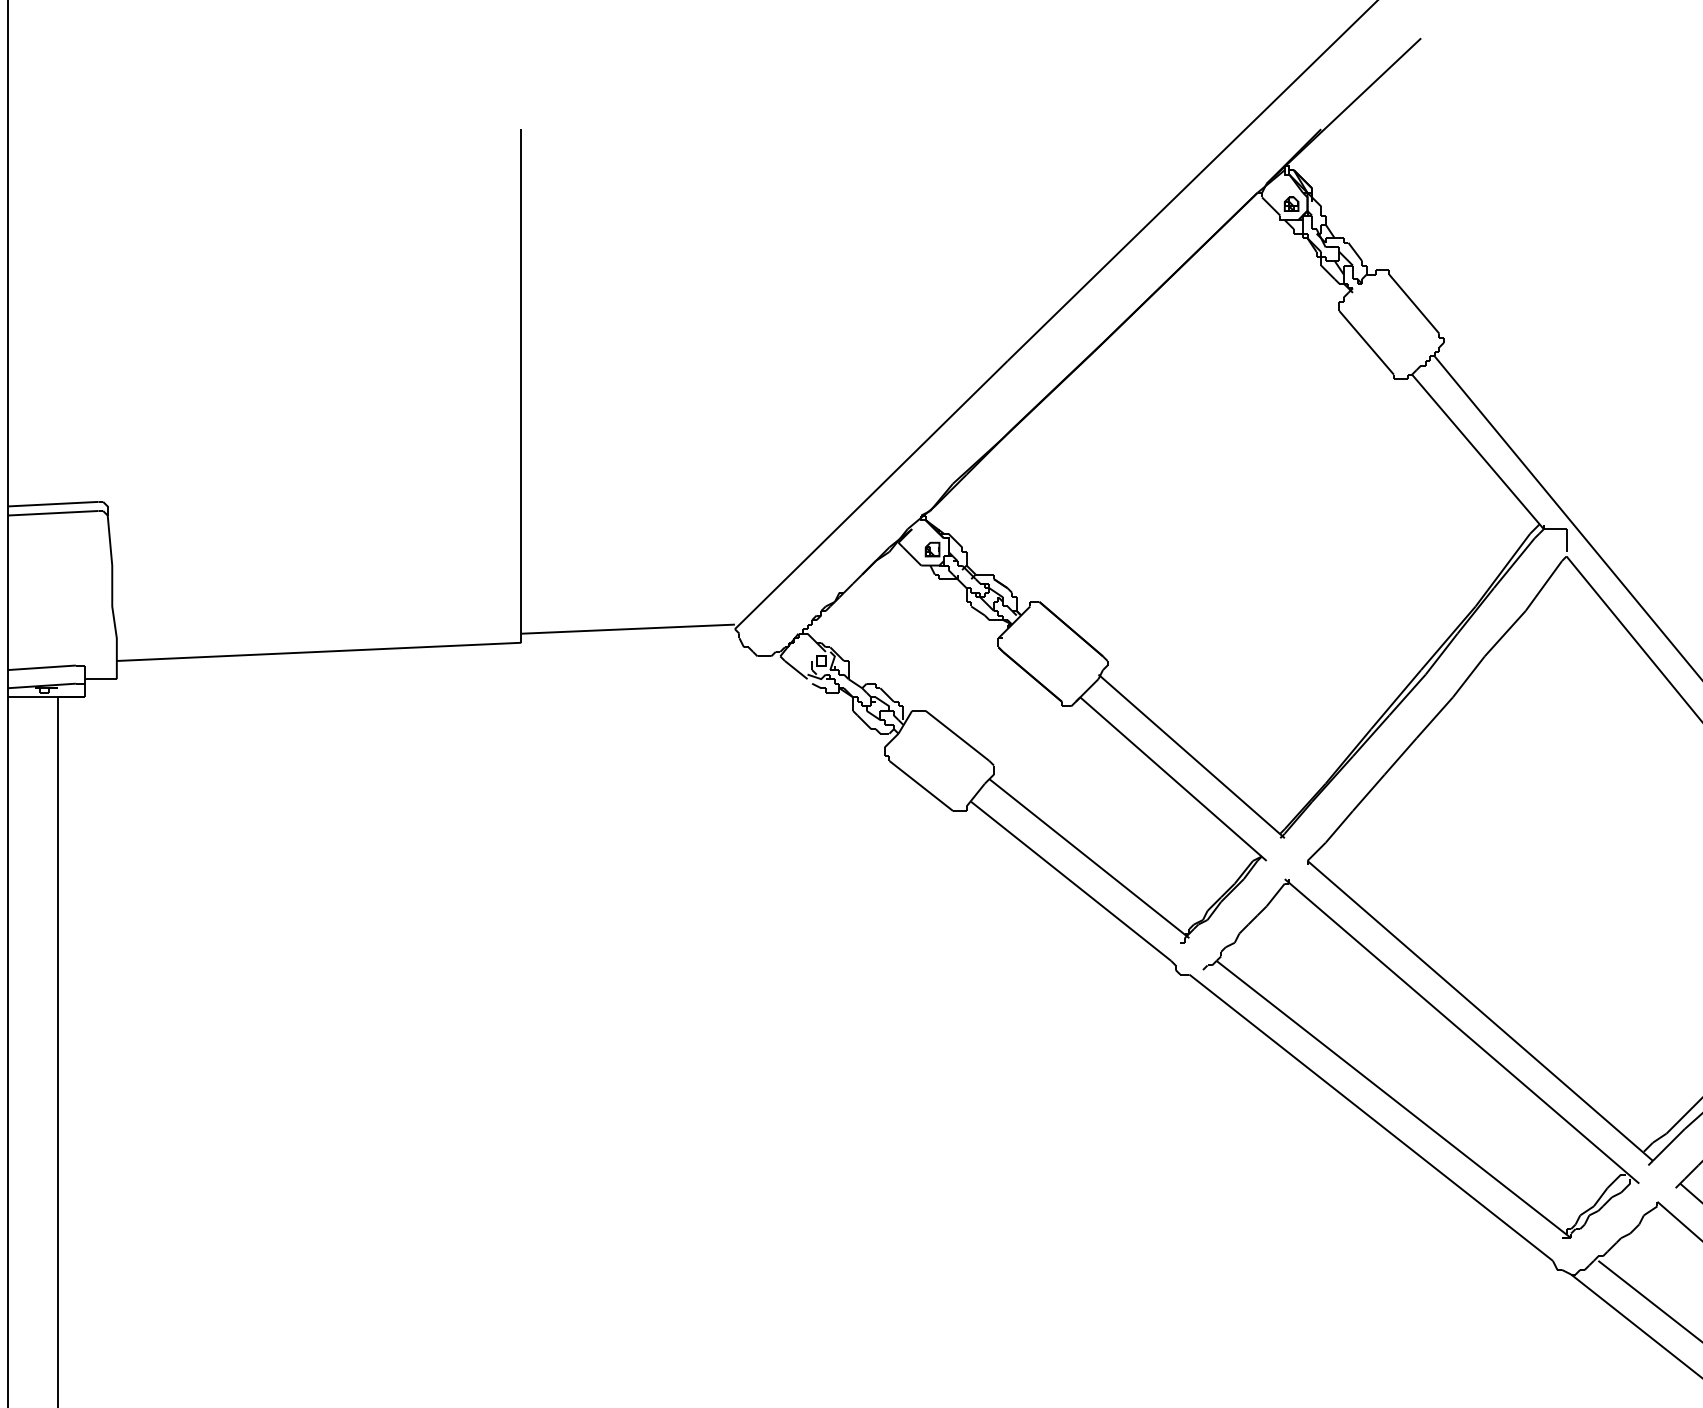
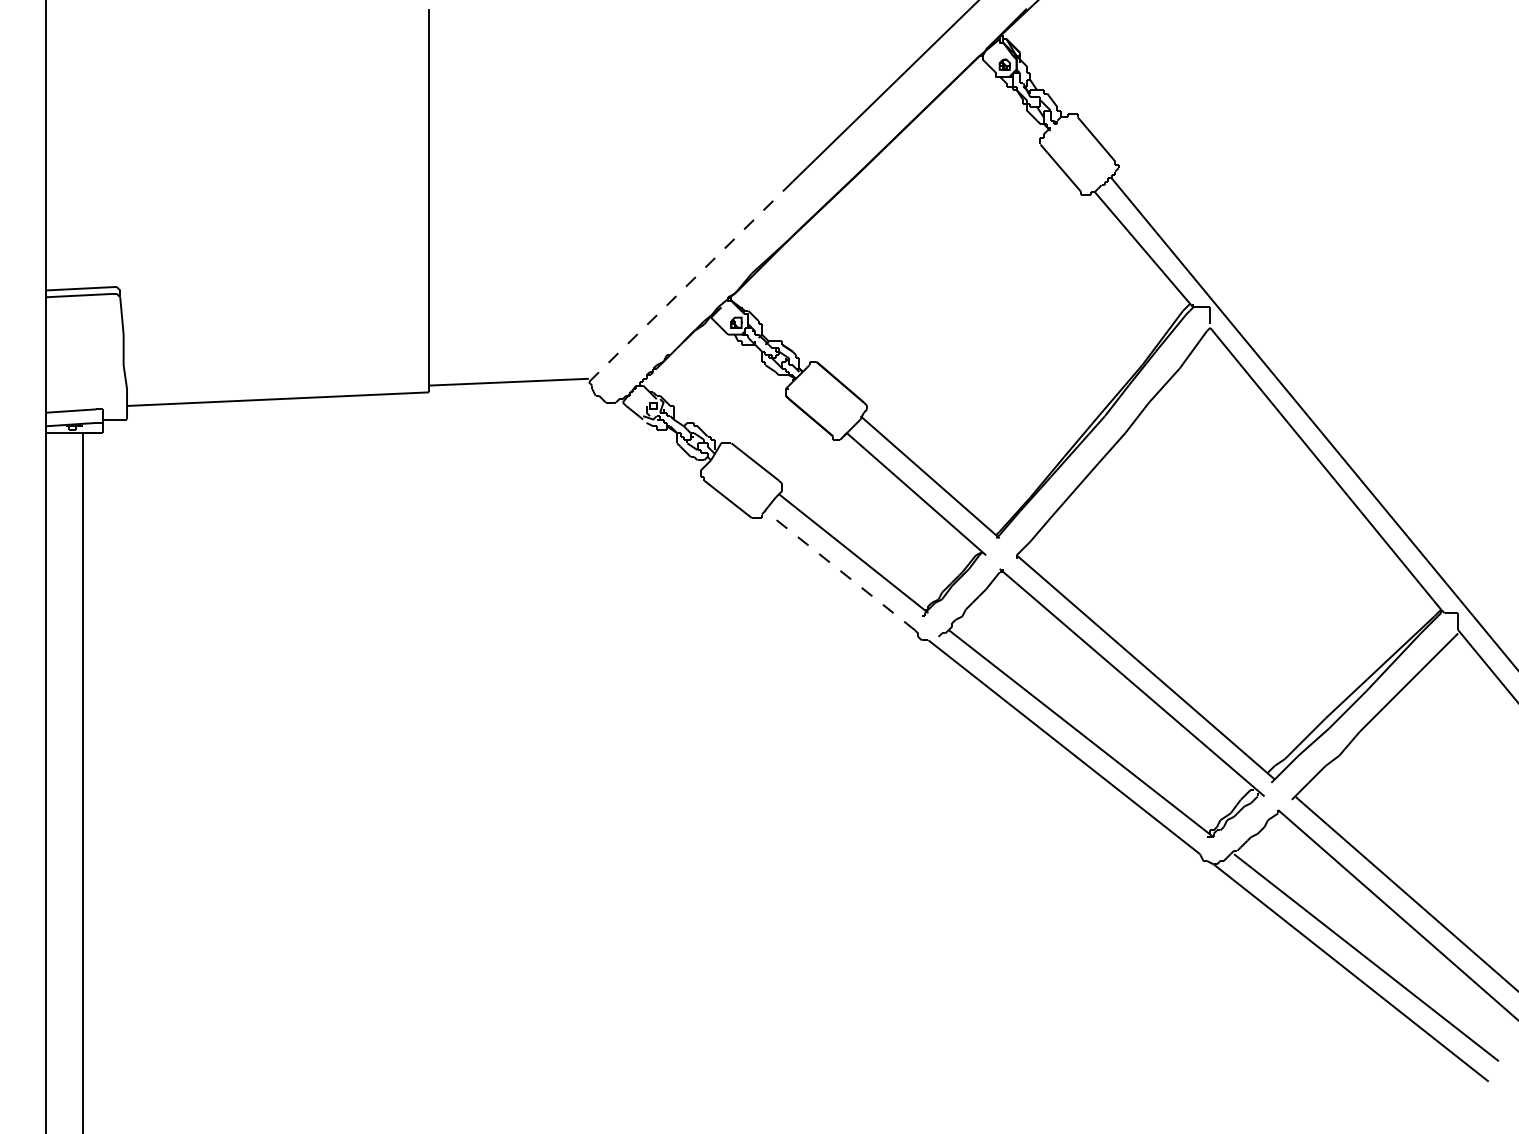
line: (870, 495) -> (690, 282), solid -> dashed
line: (1070, 881) -> (839, 570), solid -> dashed

